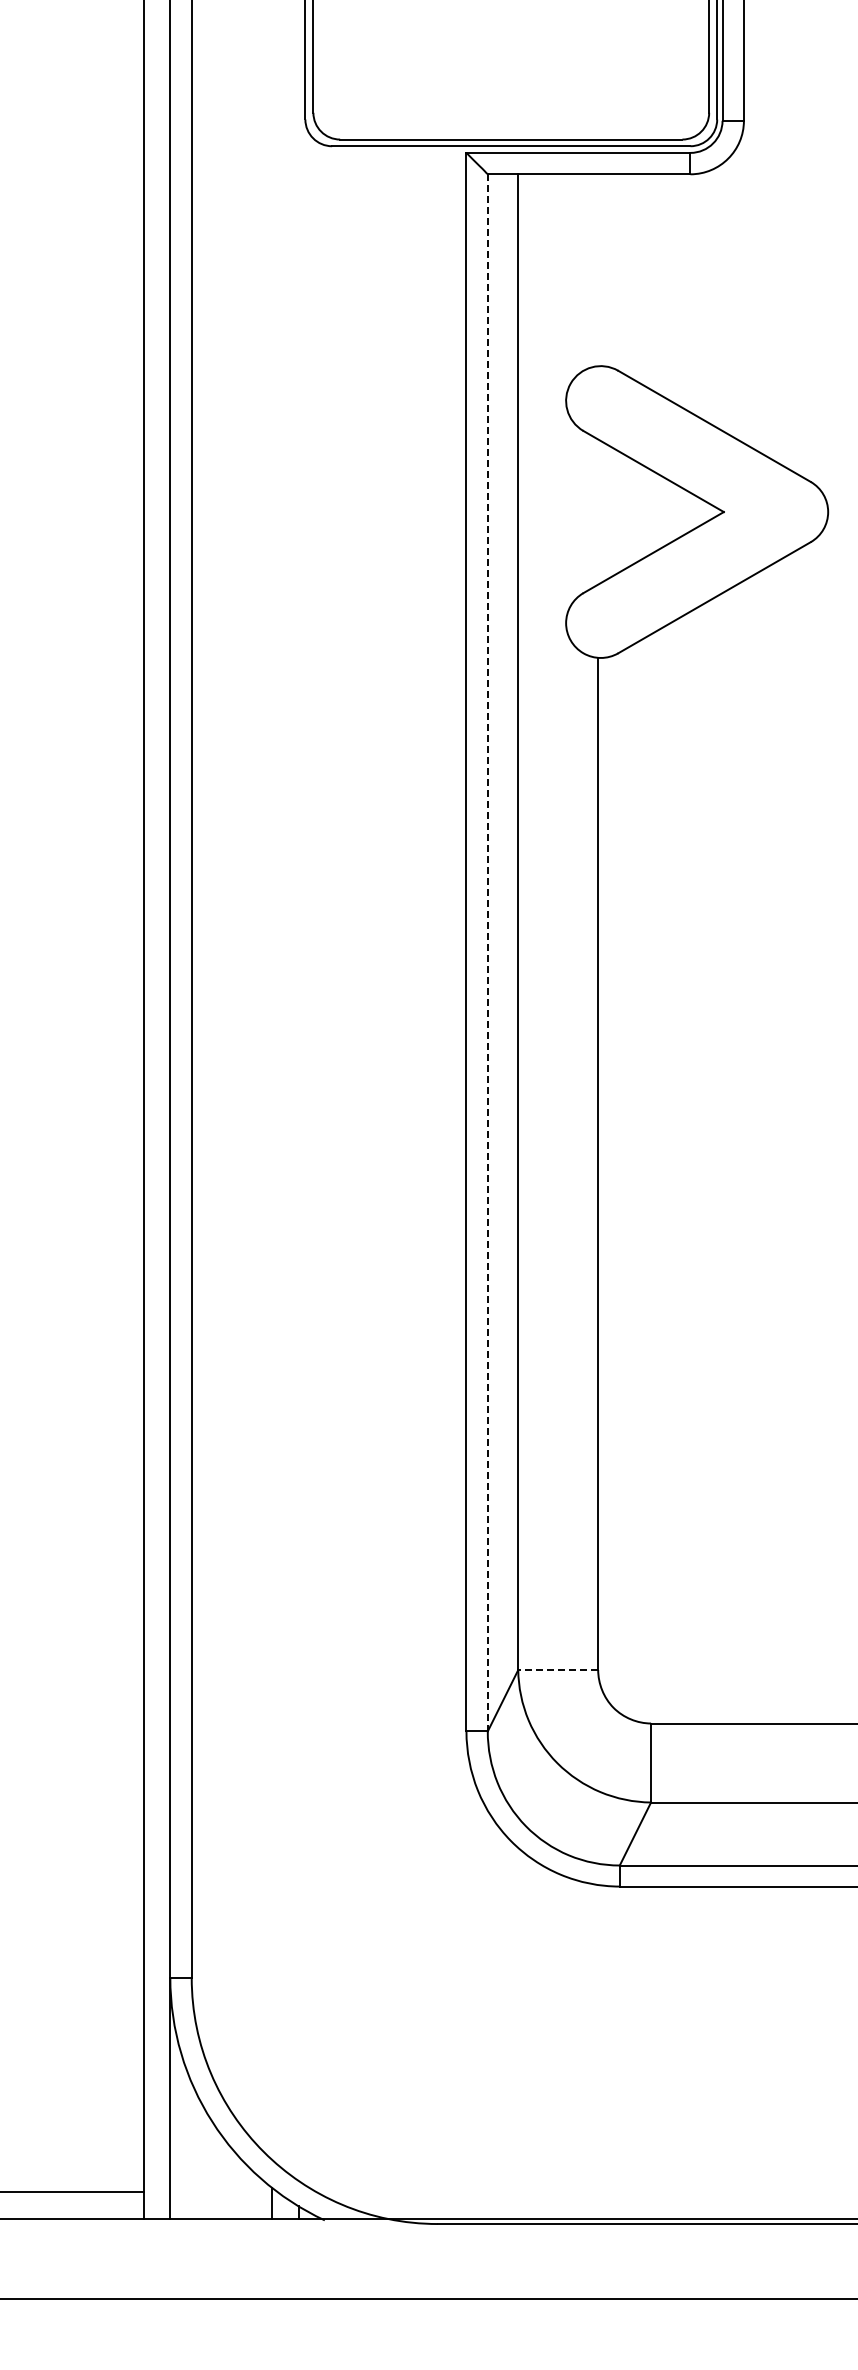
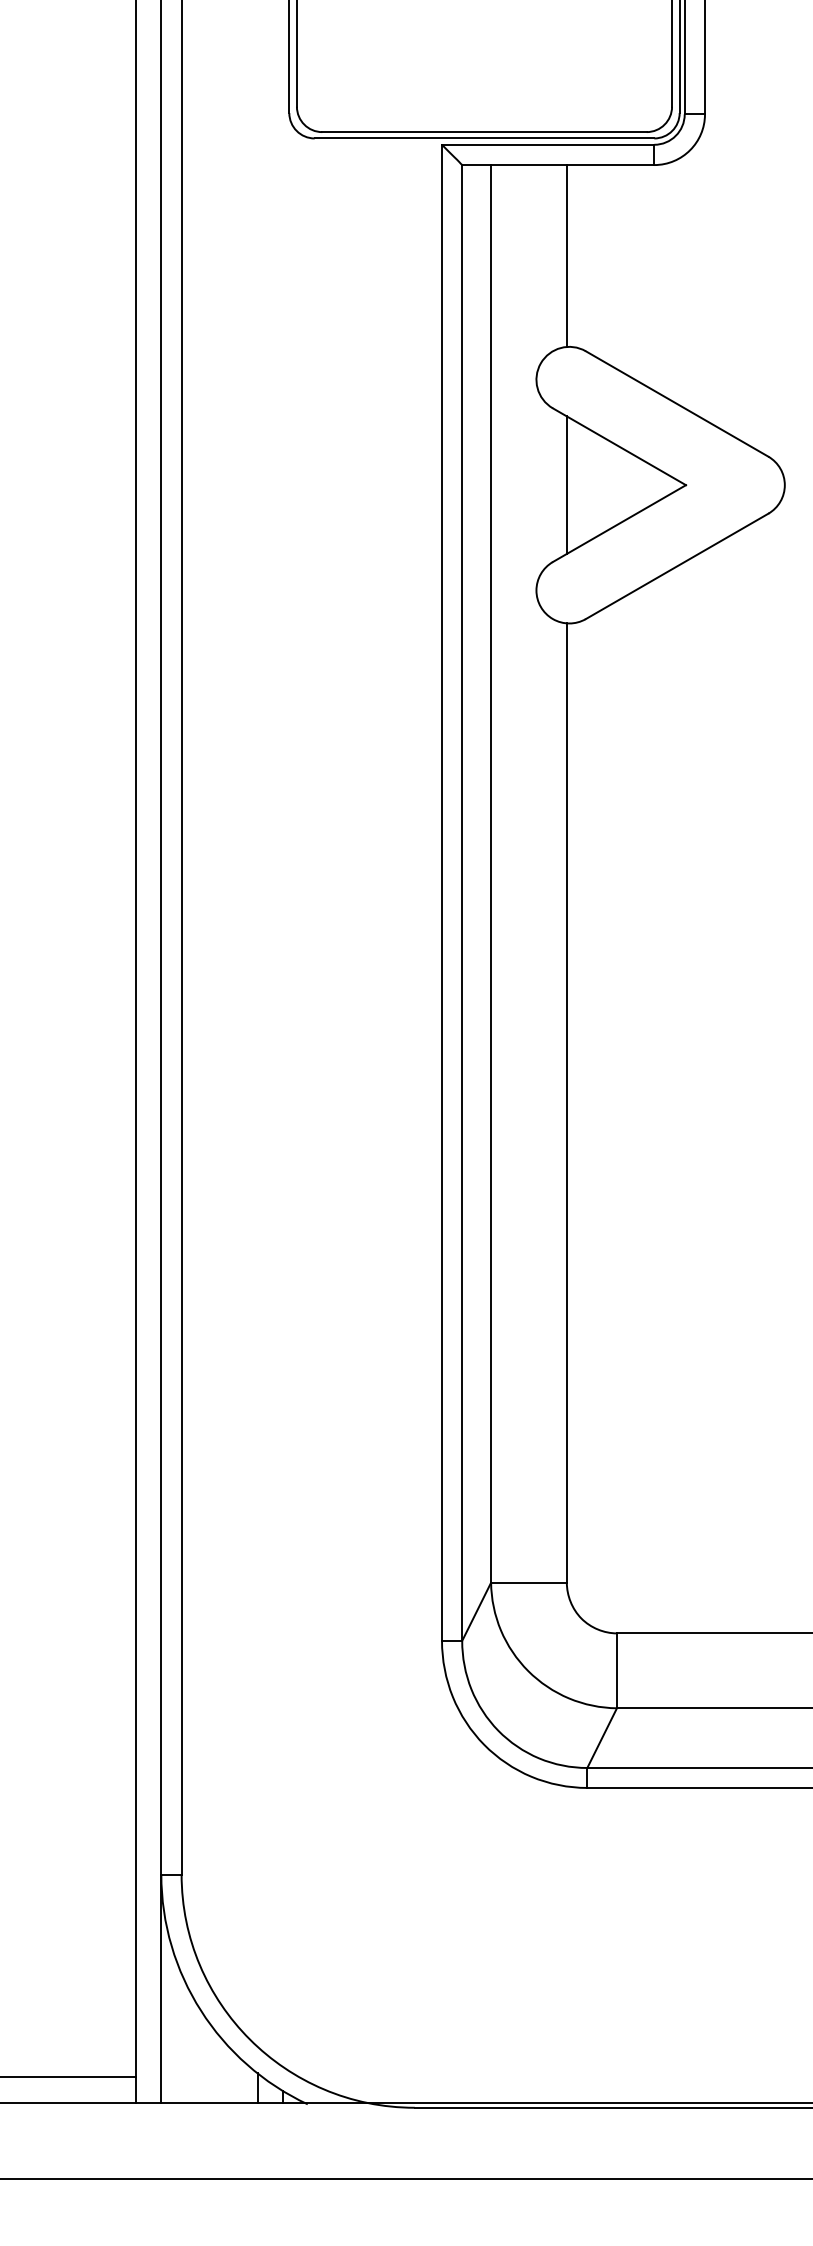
line: (598, 270) -> (567, 256), added
line: (598, 511) -> (567, 484), added
line: (487, 952) -> (461, 902), dashed -> solid
line: (558, 1670) -> (529, 1583), dashed -> solid

